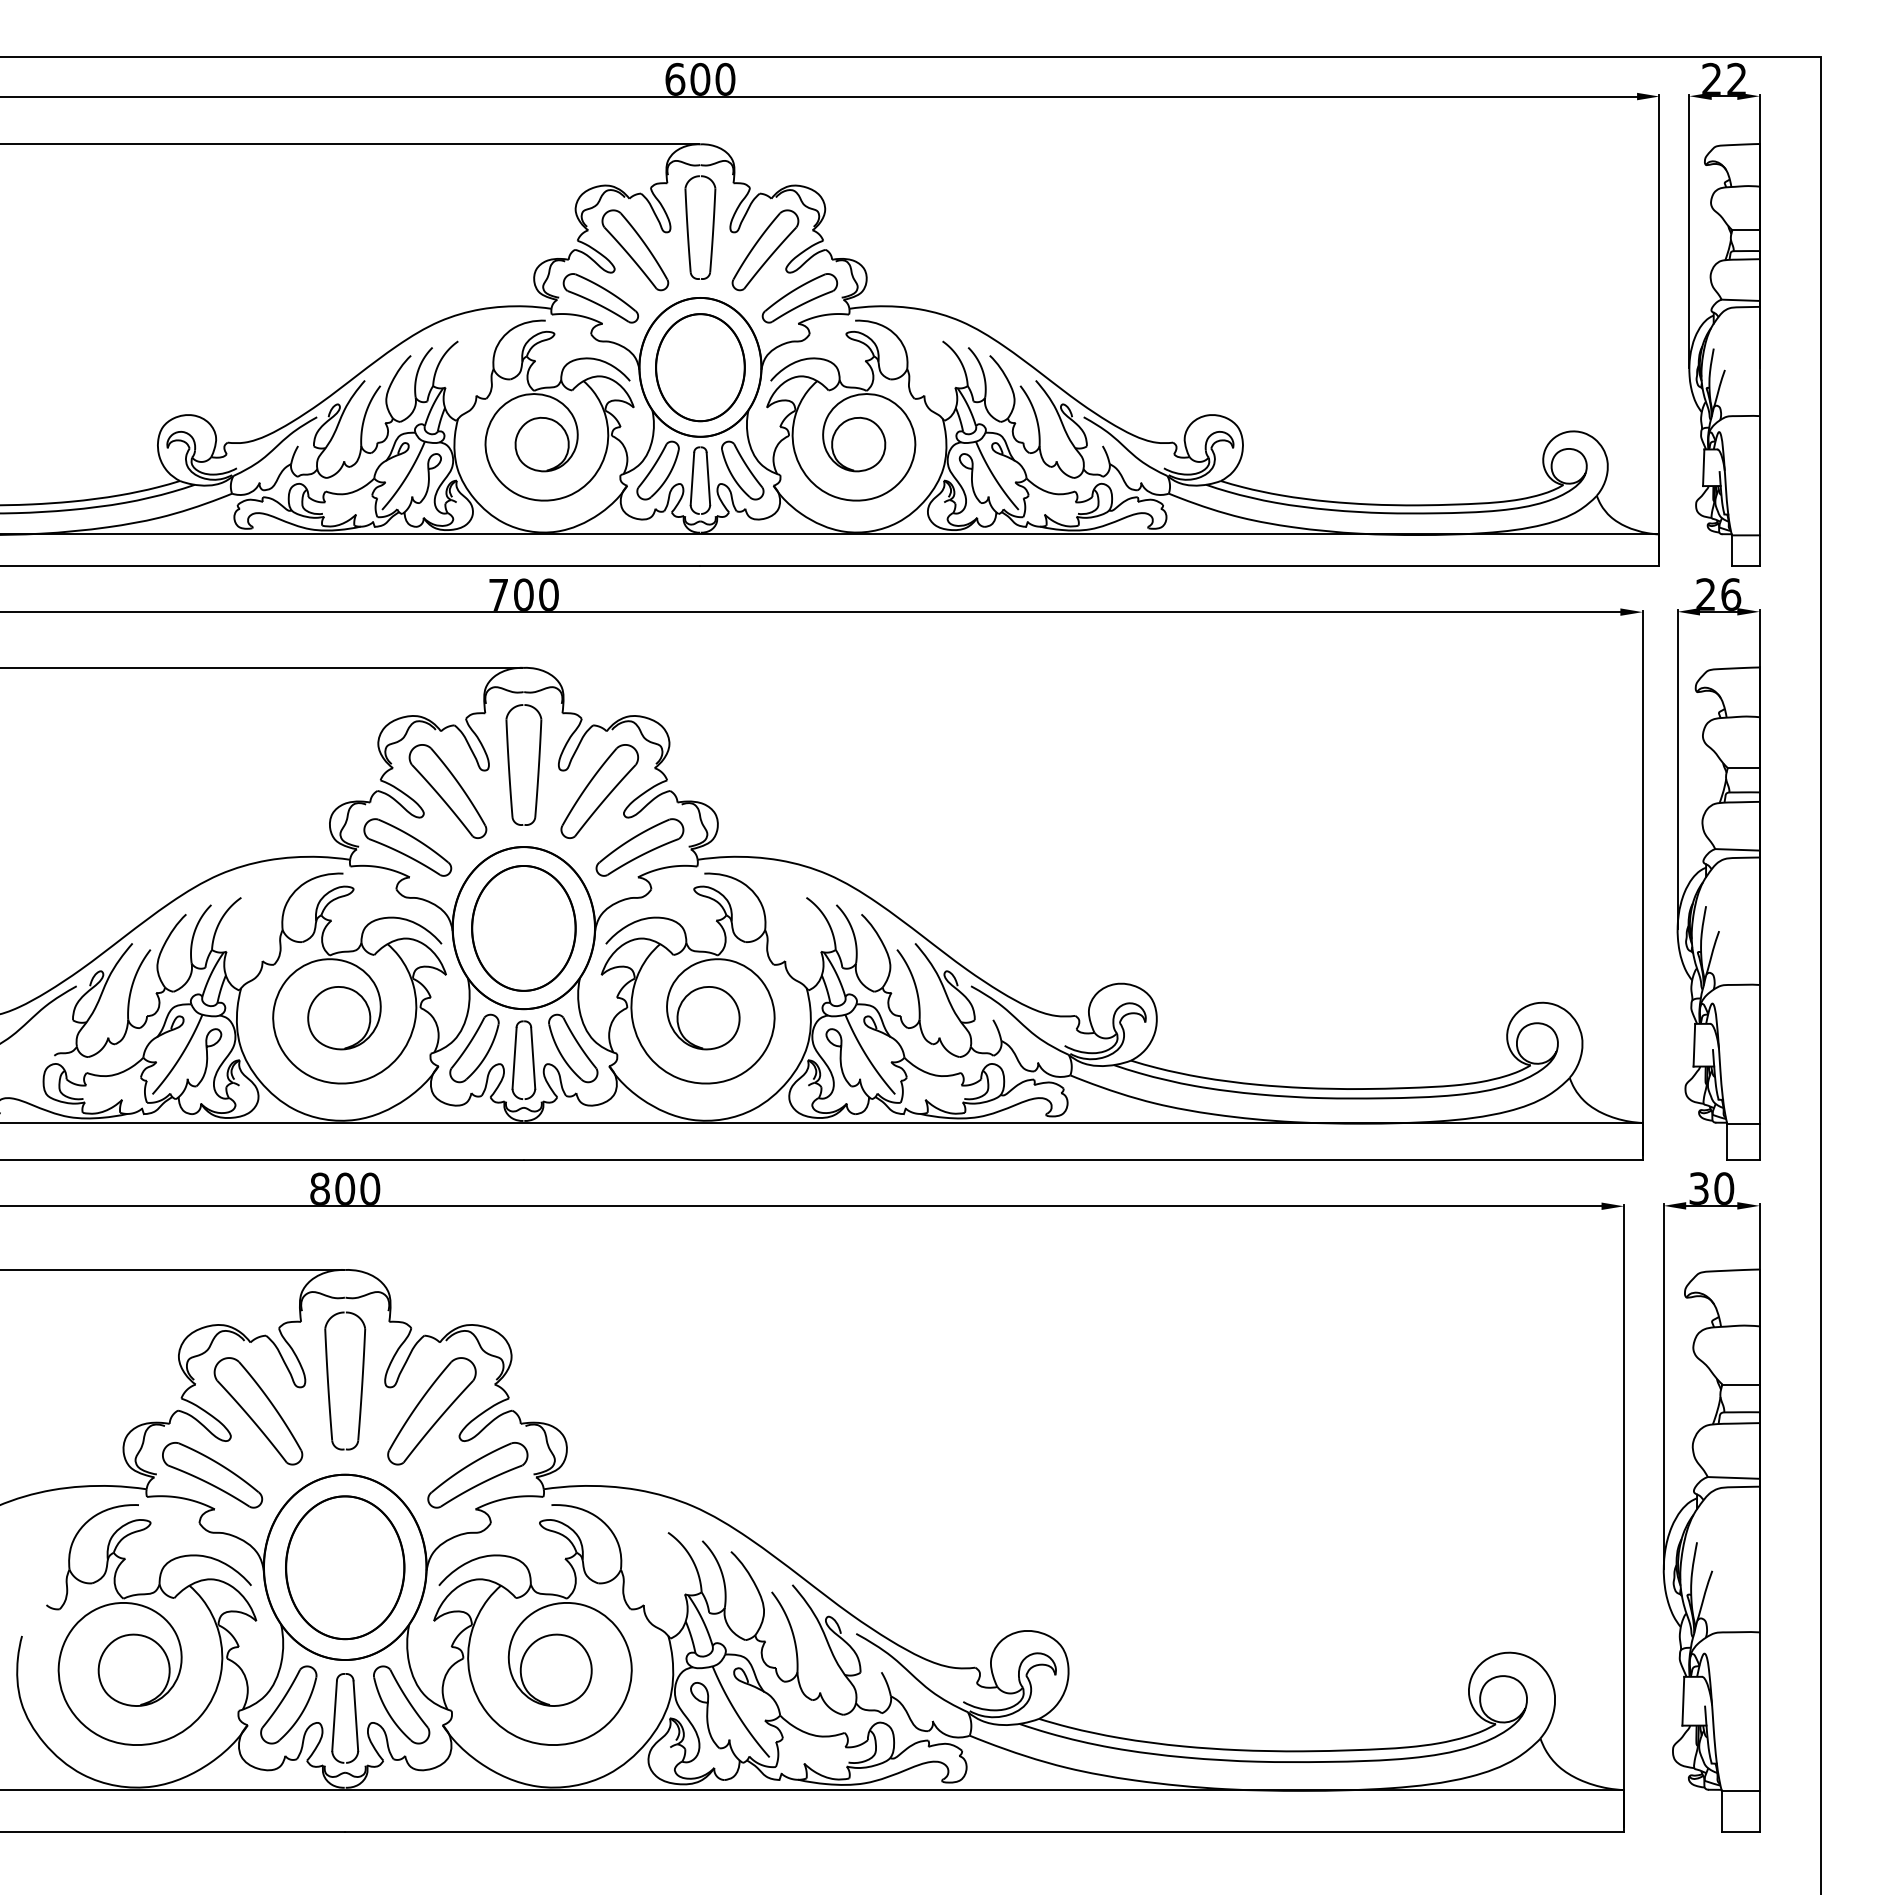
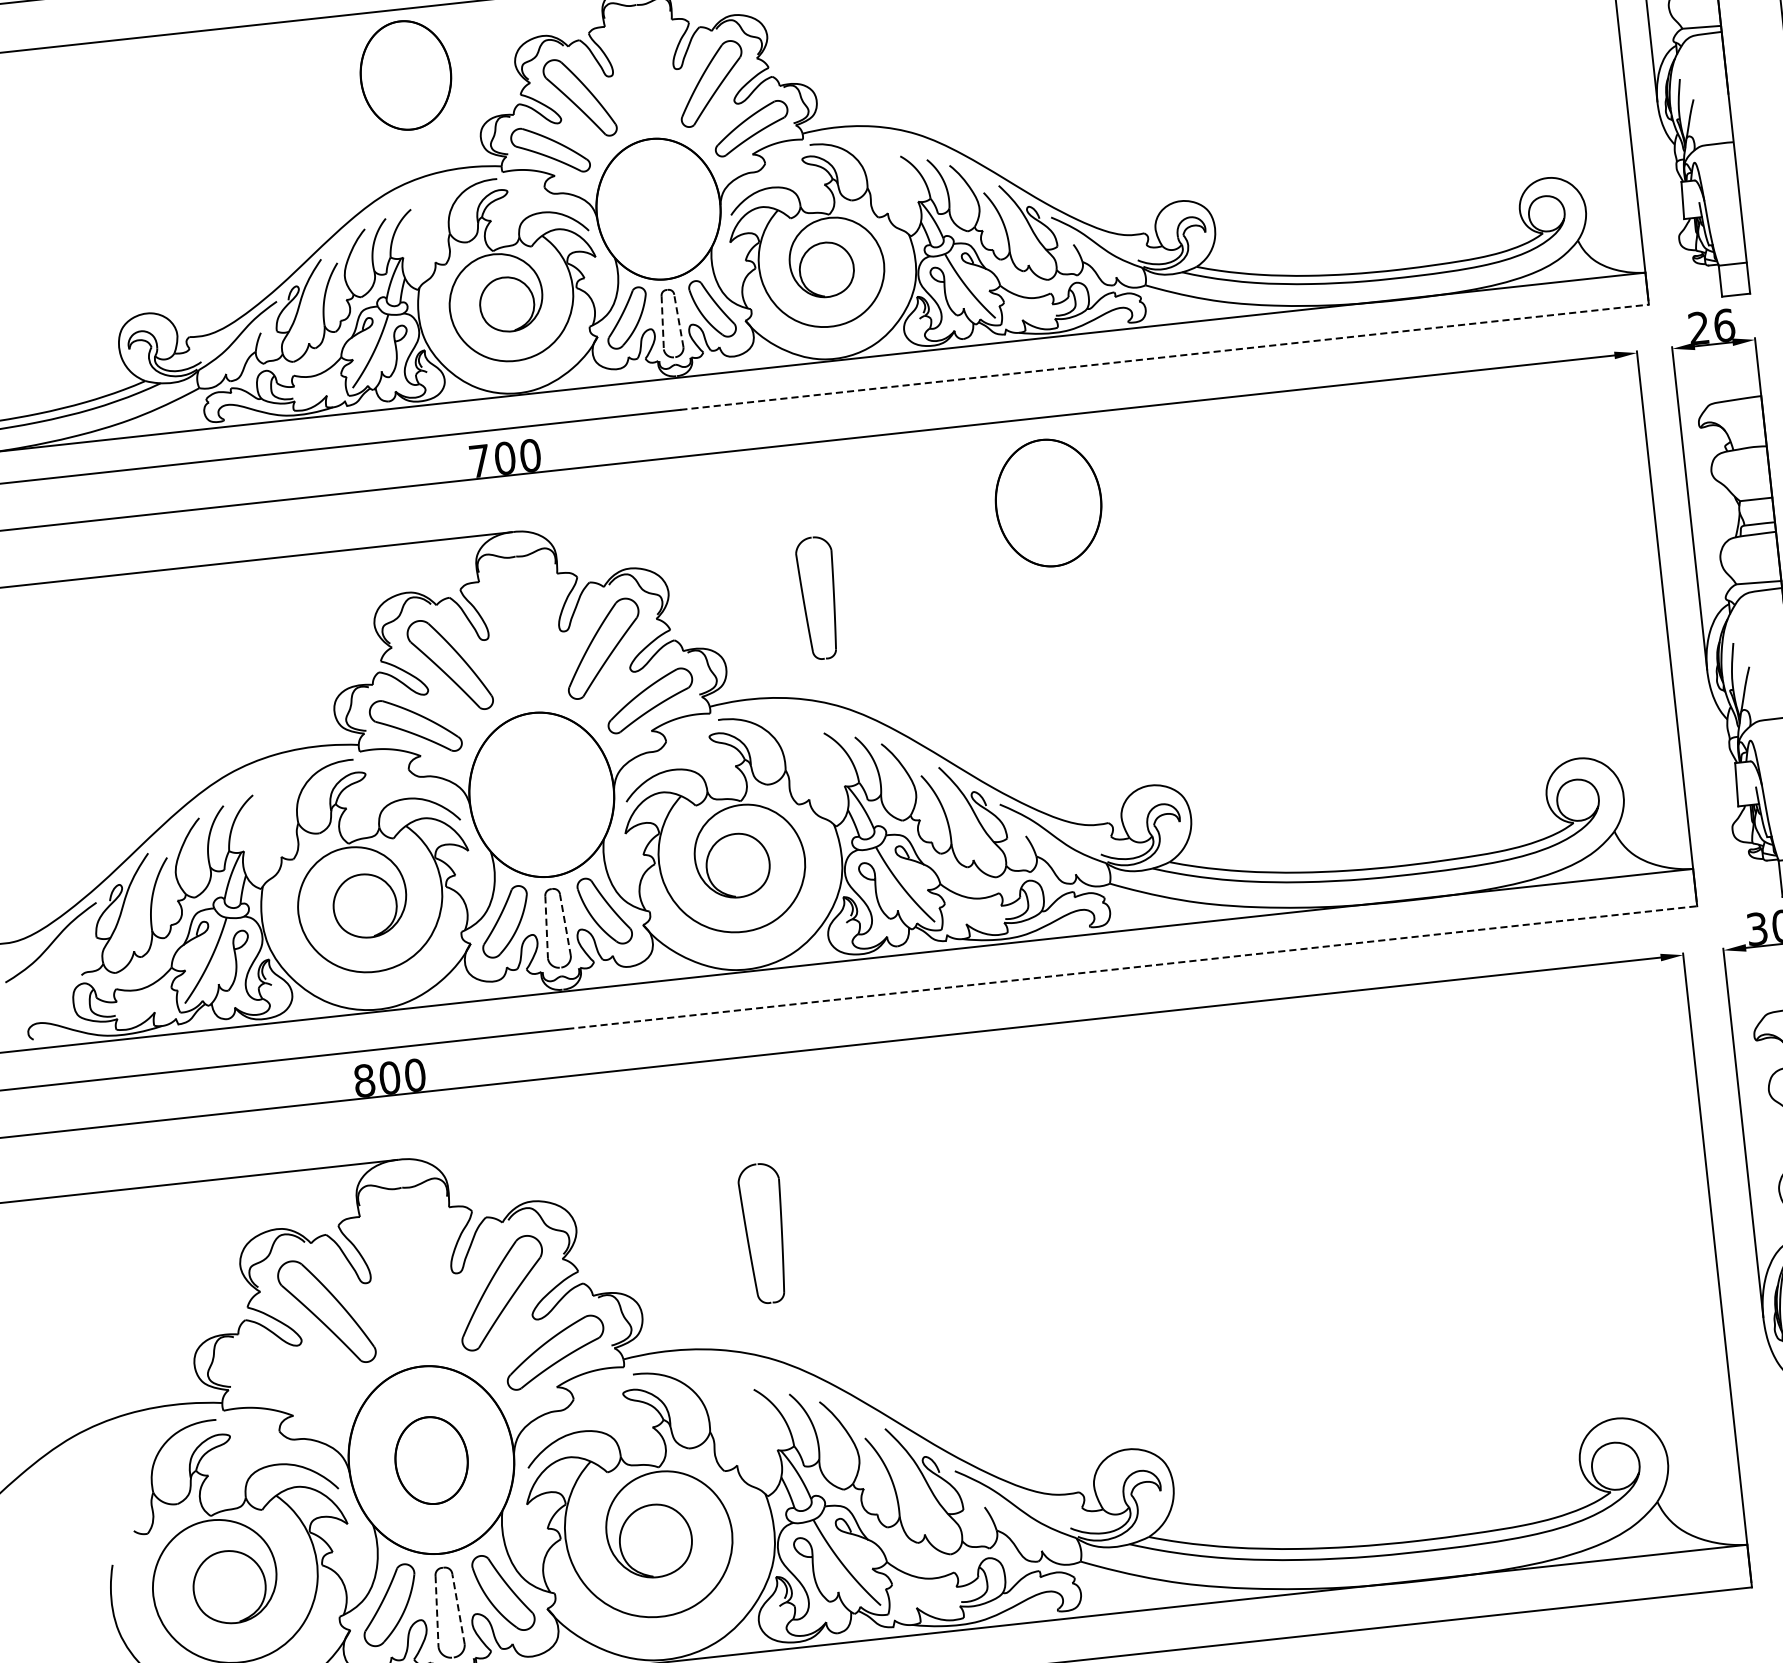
part: (688, 227) -> (631, 69), removed
part: (700, 367) -> (405, 75), moved
line: (708, 478) -> (678, 320), solid -> dashed
line: (692, 479) -> (662, 323), solid -> dashed
line: (1179, 566) -> (1164, 357), solid -> dashed
part: (523, 764) -> (818, 597), moved
part: (523, 928) -> (1048, 503), moved
line: (514, 1058) -> (546, 927), solid -> dashed
line: (533, 1058) -> (565, 925), solid -> dashed
line: (1083, 1159) -> (1132, 967), solid -> dashed
part: (361, 1380) -> (780, 1231), moved
part: (212, 1475) -> (287, 1381), removed
part: (345, 1567) -> (431, 1460), size x0.6
line: (334, 1716) -> (436, 1611), solid -> dashed
line: (355, 1716) -> (458, 1609), solid -> dashed

